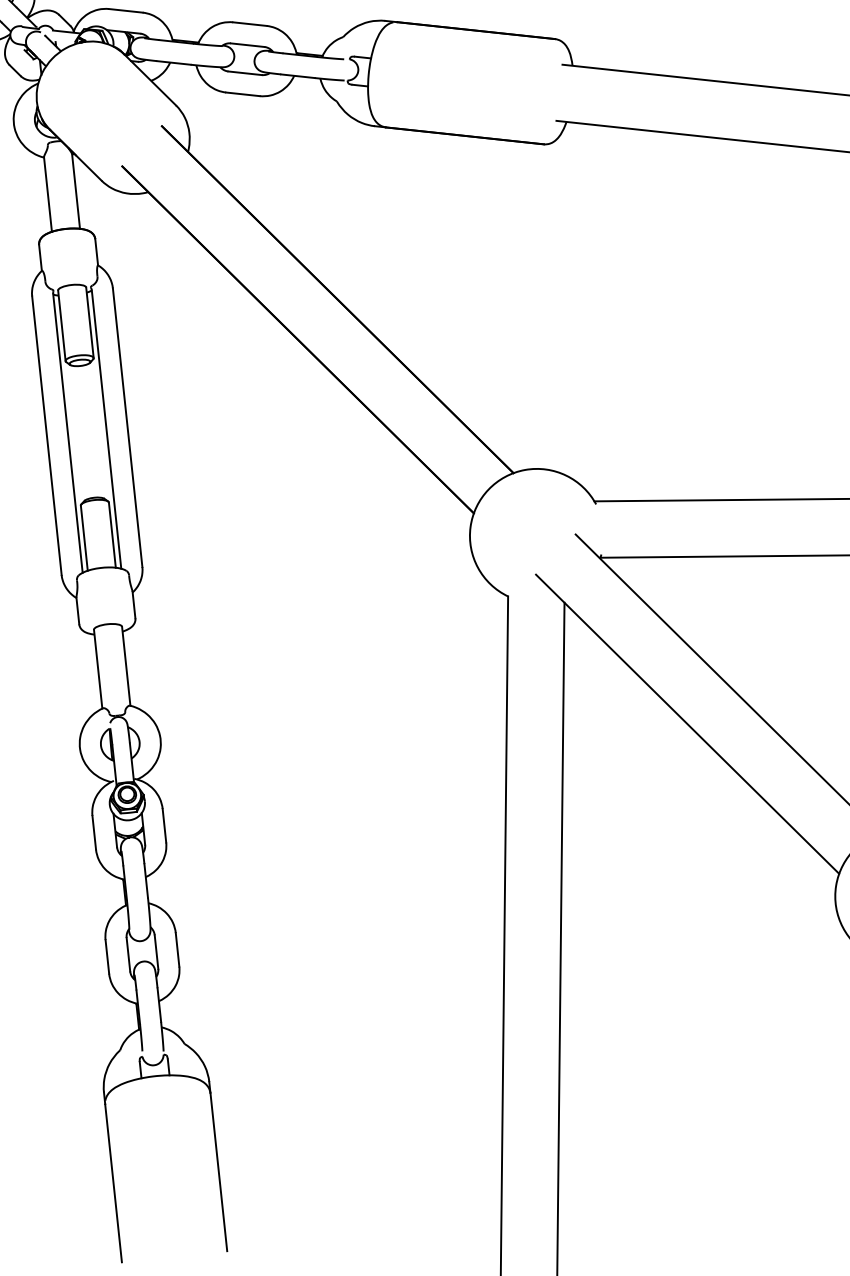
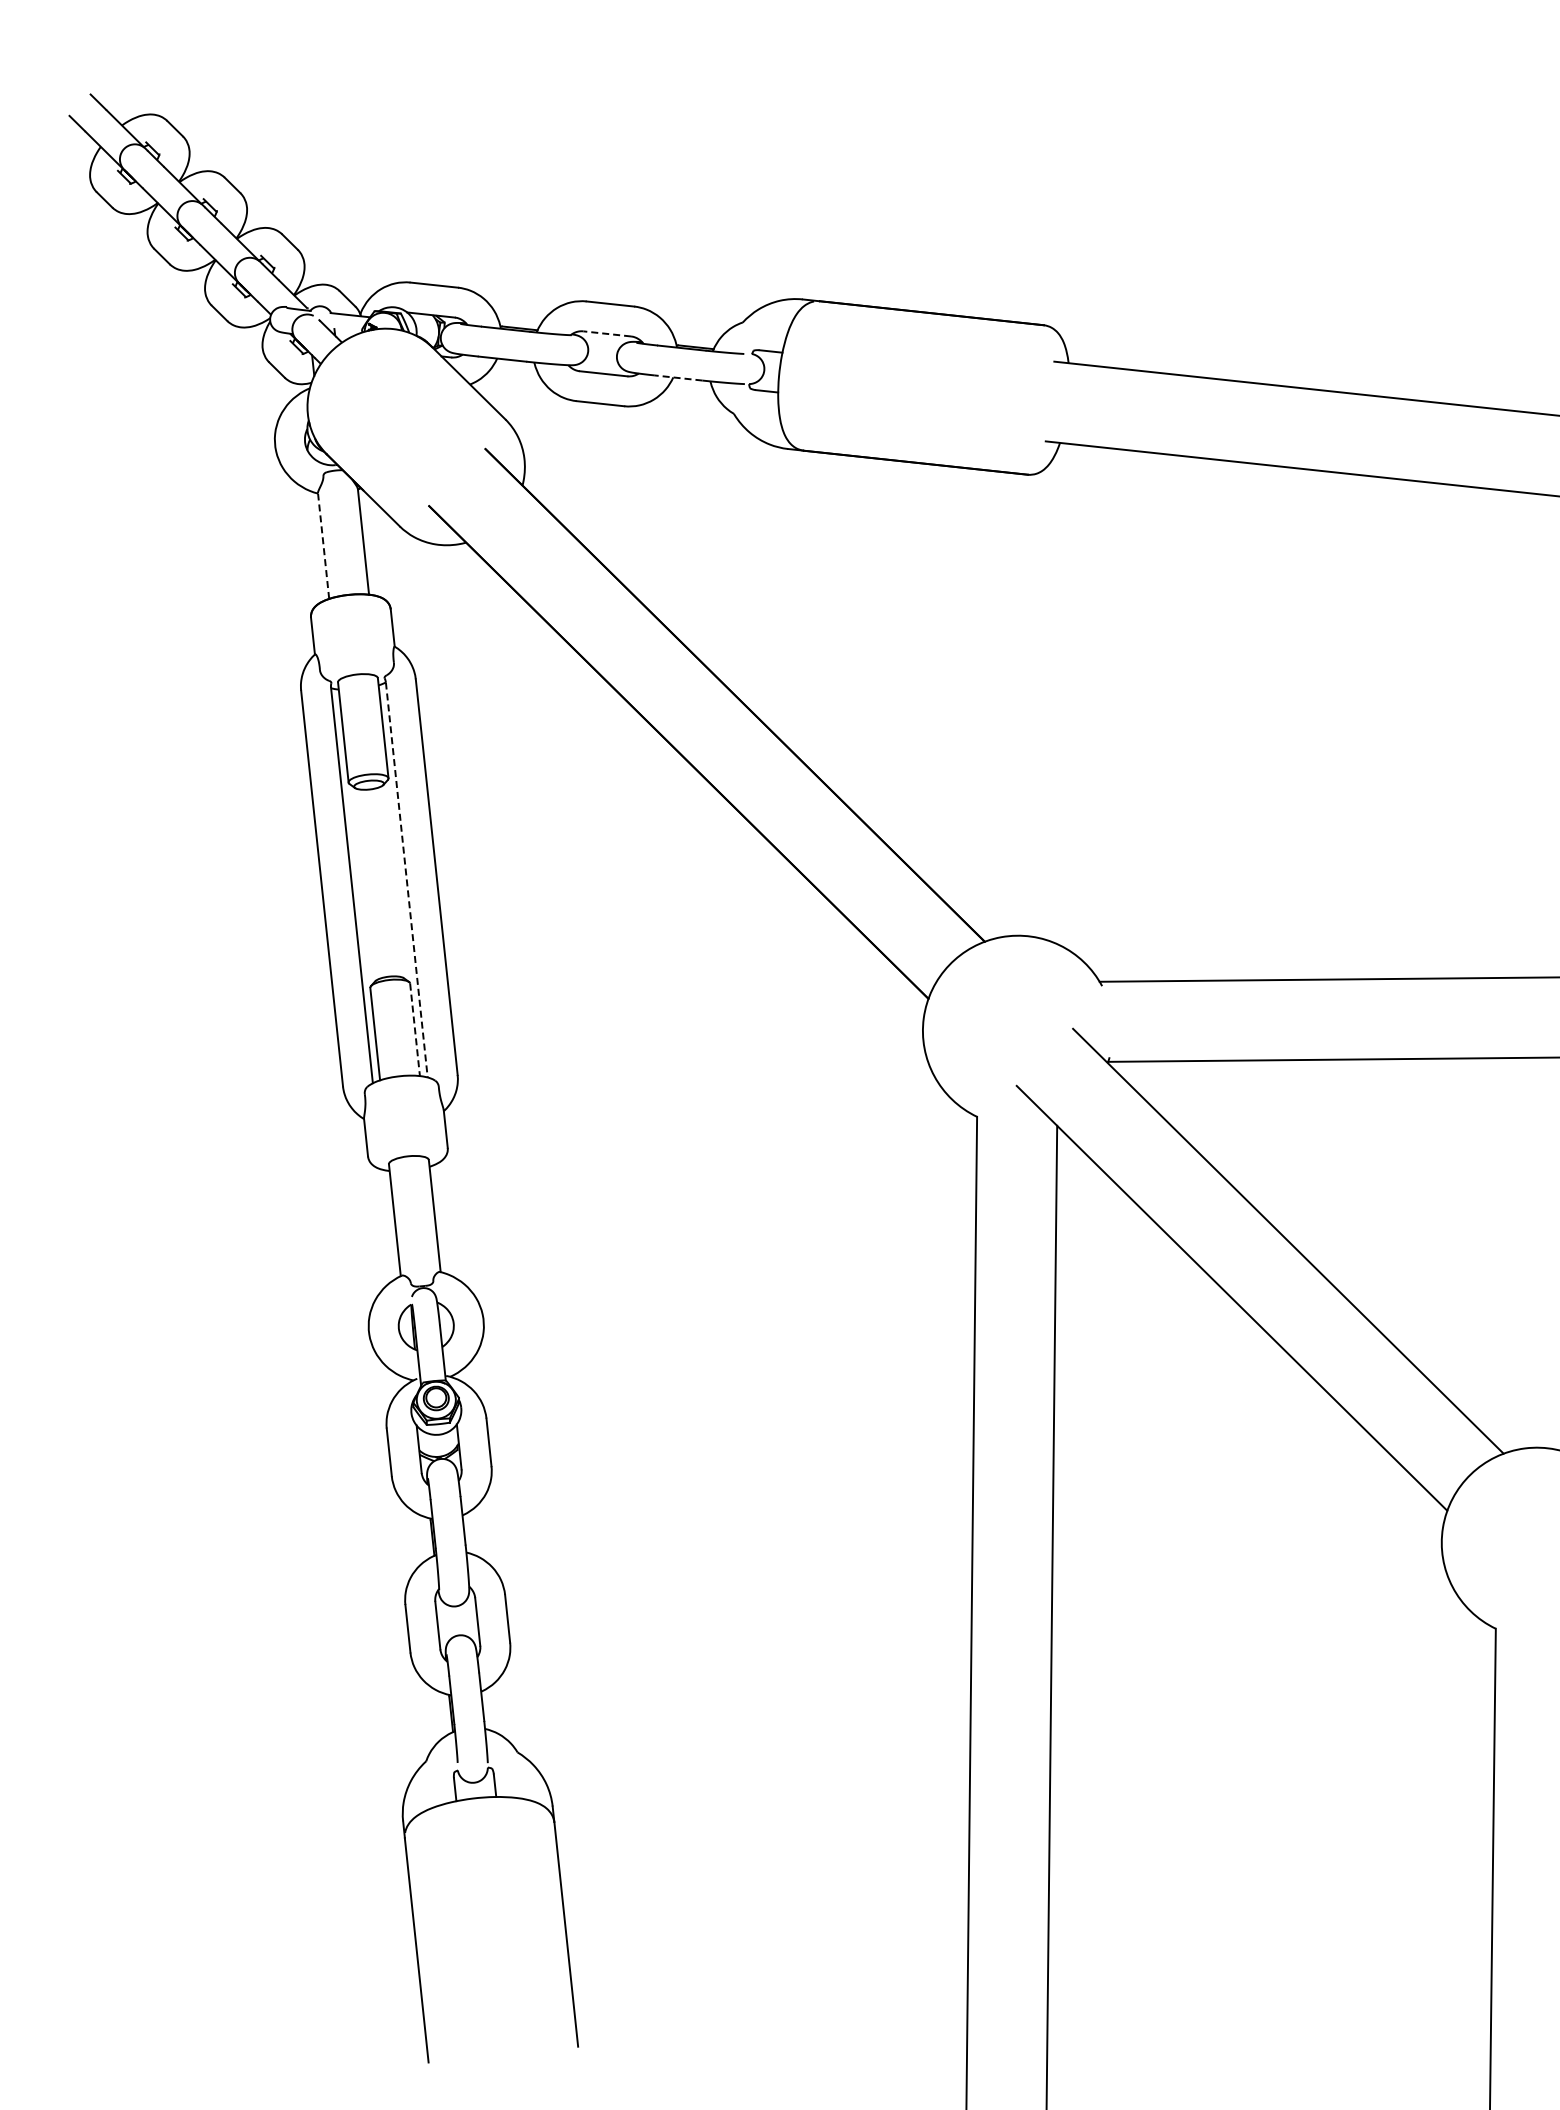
line: (247, 44) -> (607, 333), solid -> dashed
line: (297, 76) -> (678, 378), solid -> dashed
line: (47, 194) -> (323, 545), solid -> dashed
line: (106, 430) -> (406, 880), solid -> dashed
line: (112, 535) -> (415, 1030), solid -> dashed

